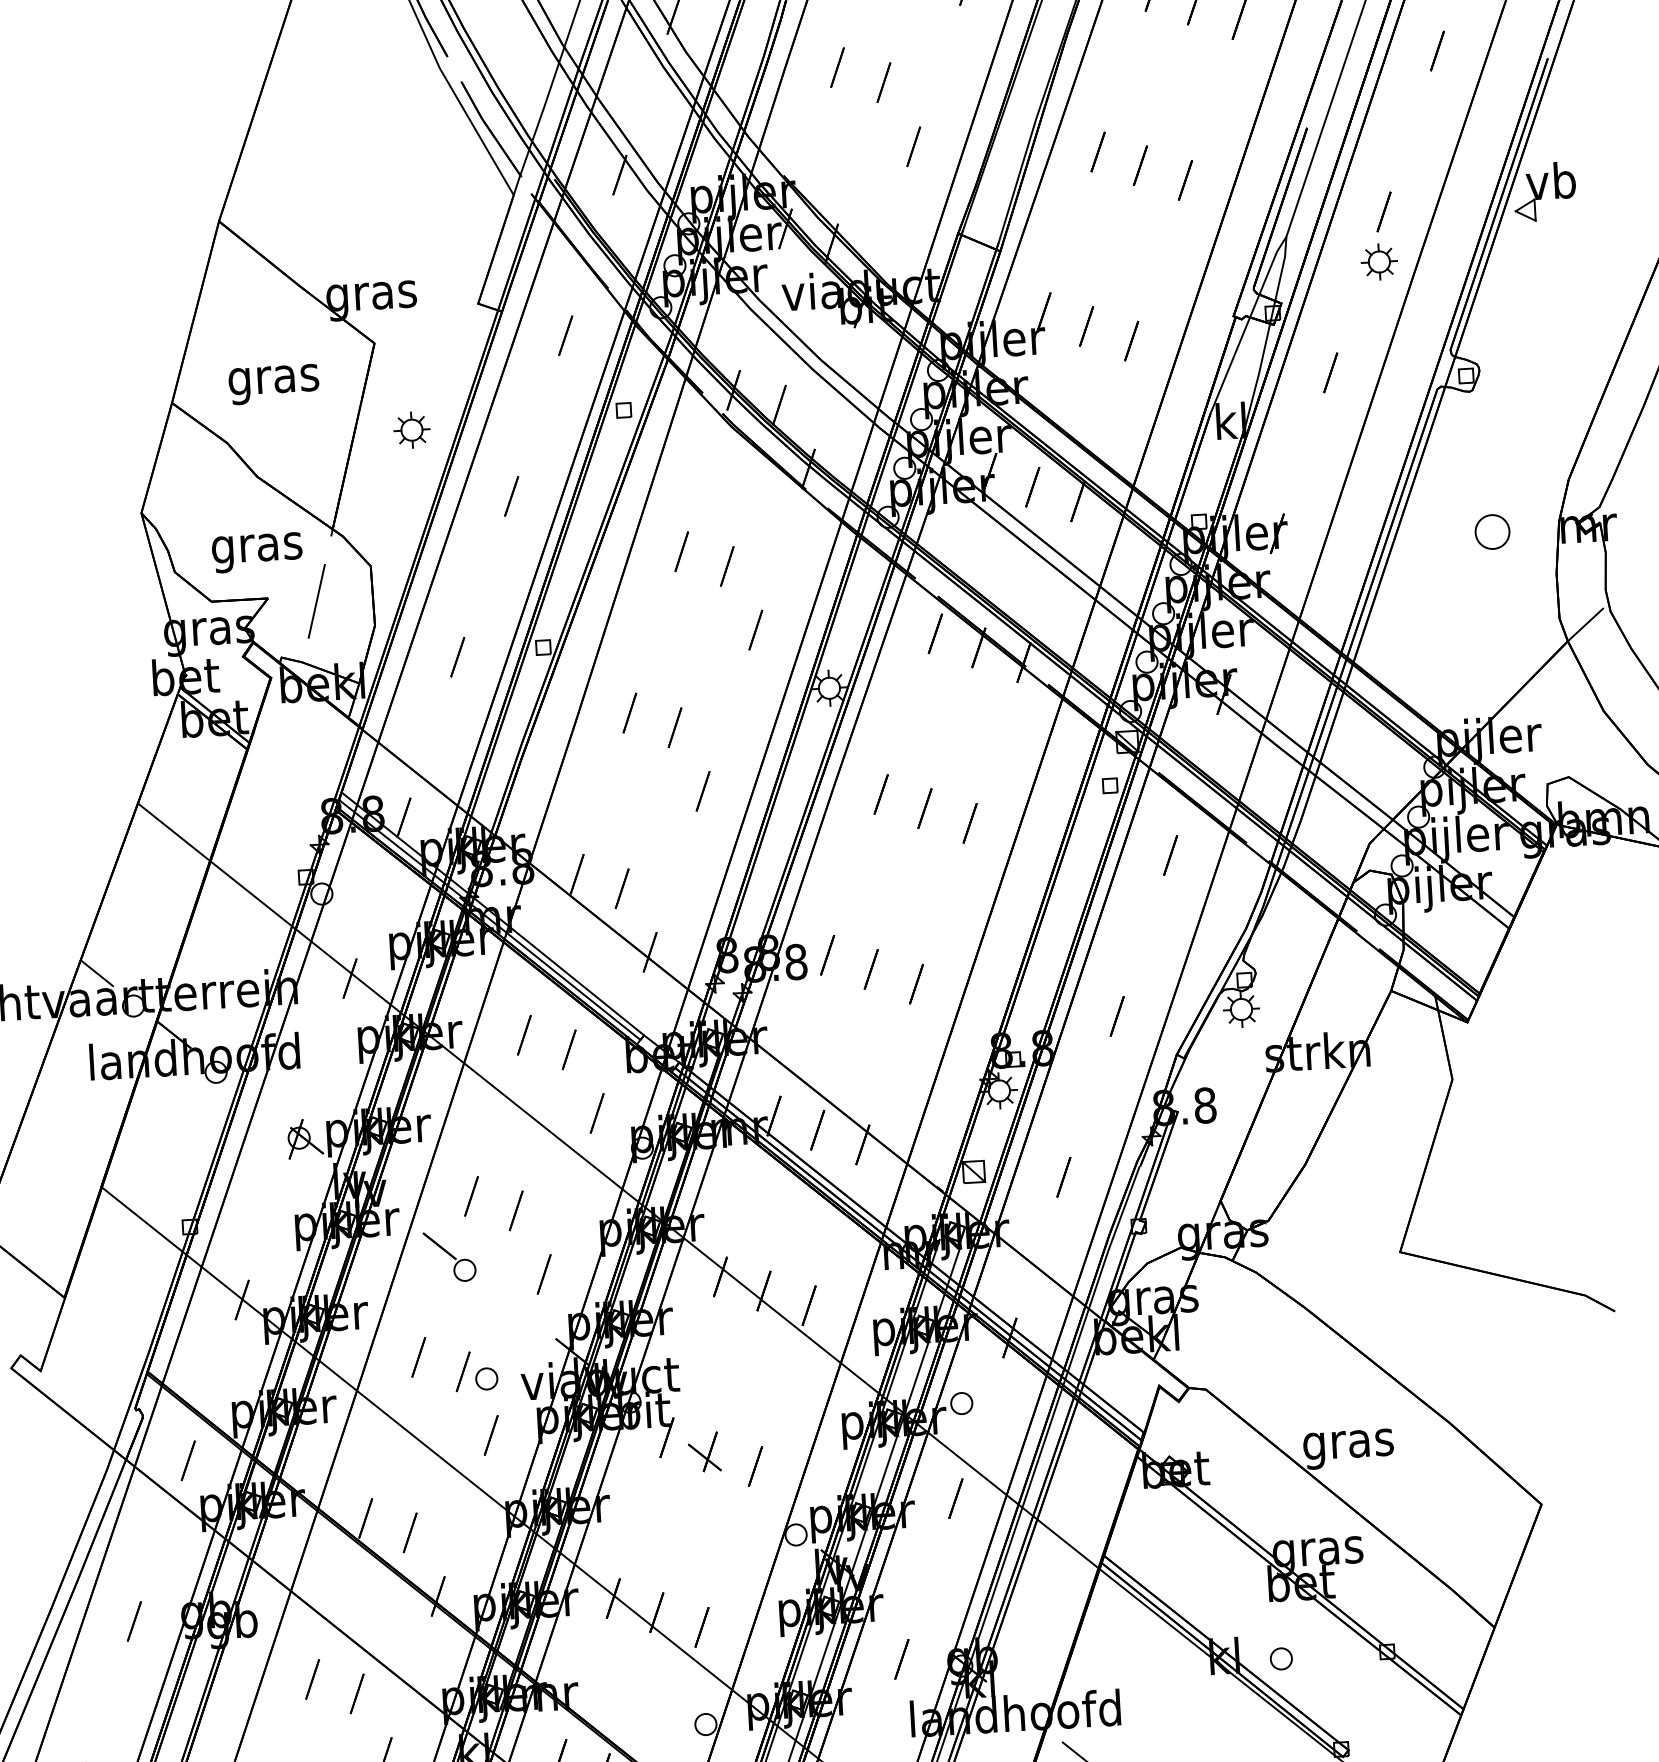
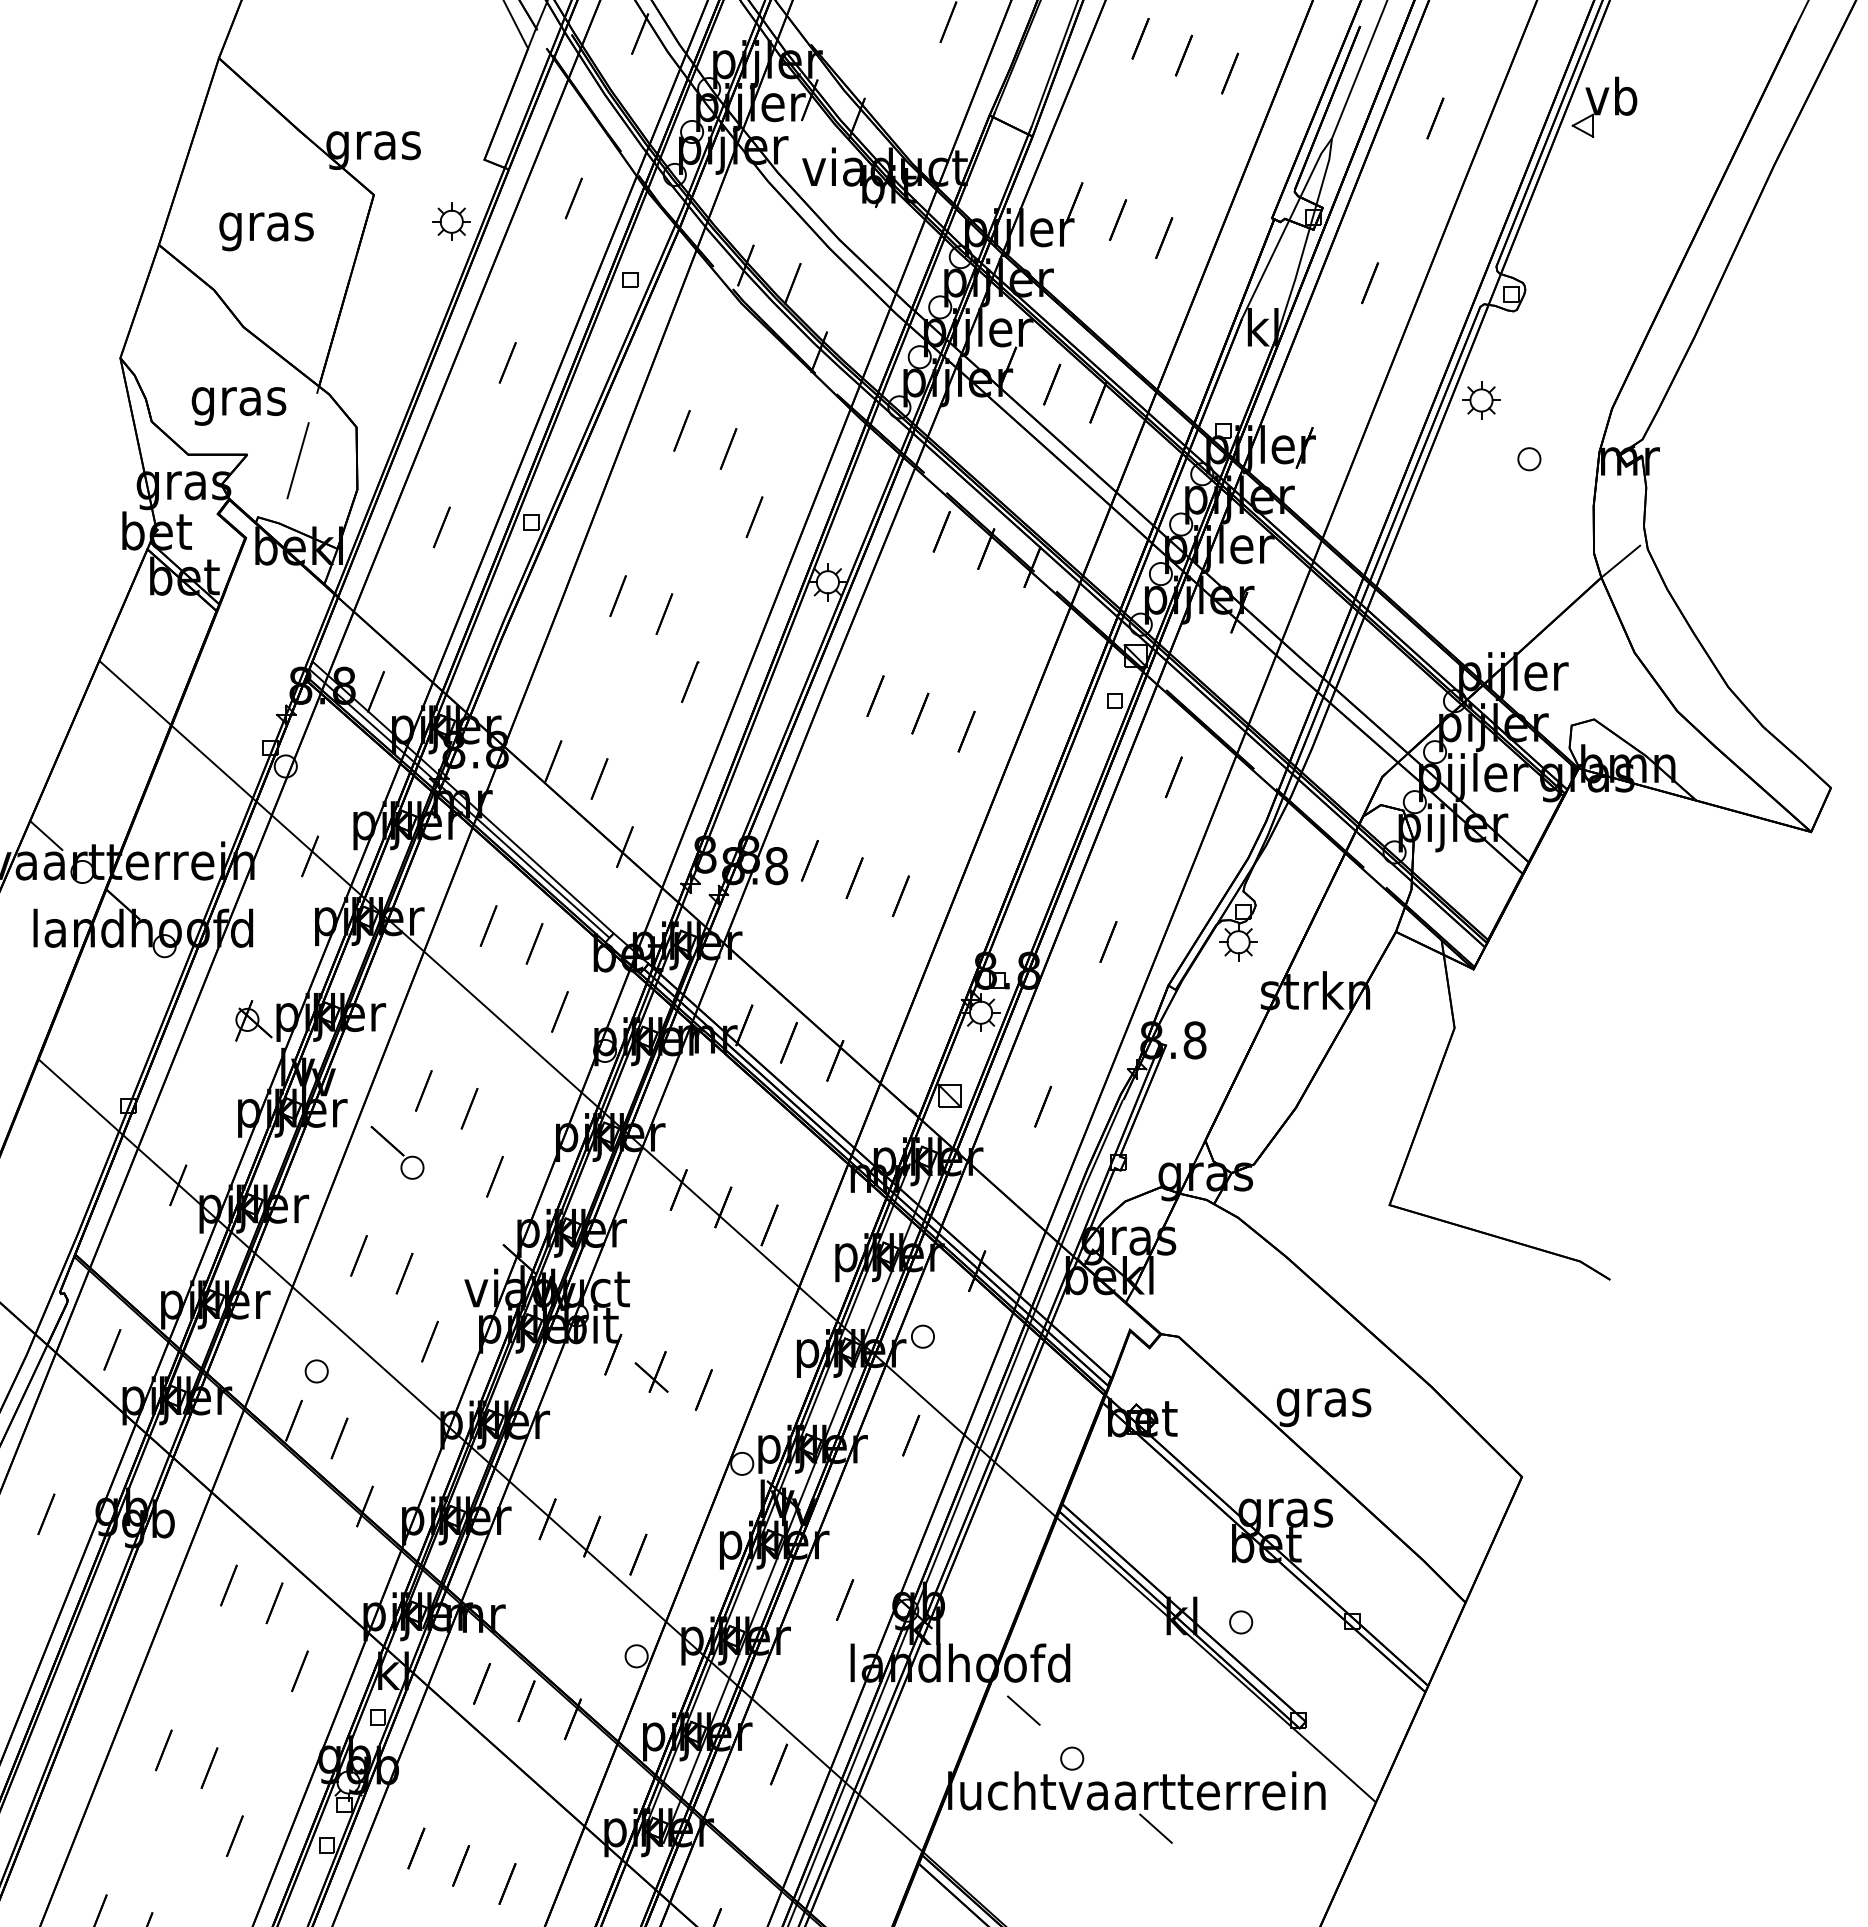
part: (1379, 262) -> (1481, 400), moved
part: (411, 429) -> (451, 221), moved
part: (1492, 532) -> (1529, 459), size x0.62
part: (486, 1379) -> (316, 1371), moved

